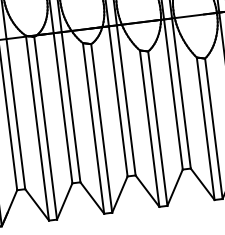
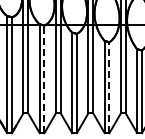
line: (45, 128) -> (44, 79), solid -> dashed
line: (157, 128) -> (109, 87), solid -> dashed

